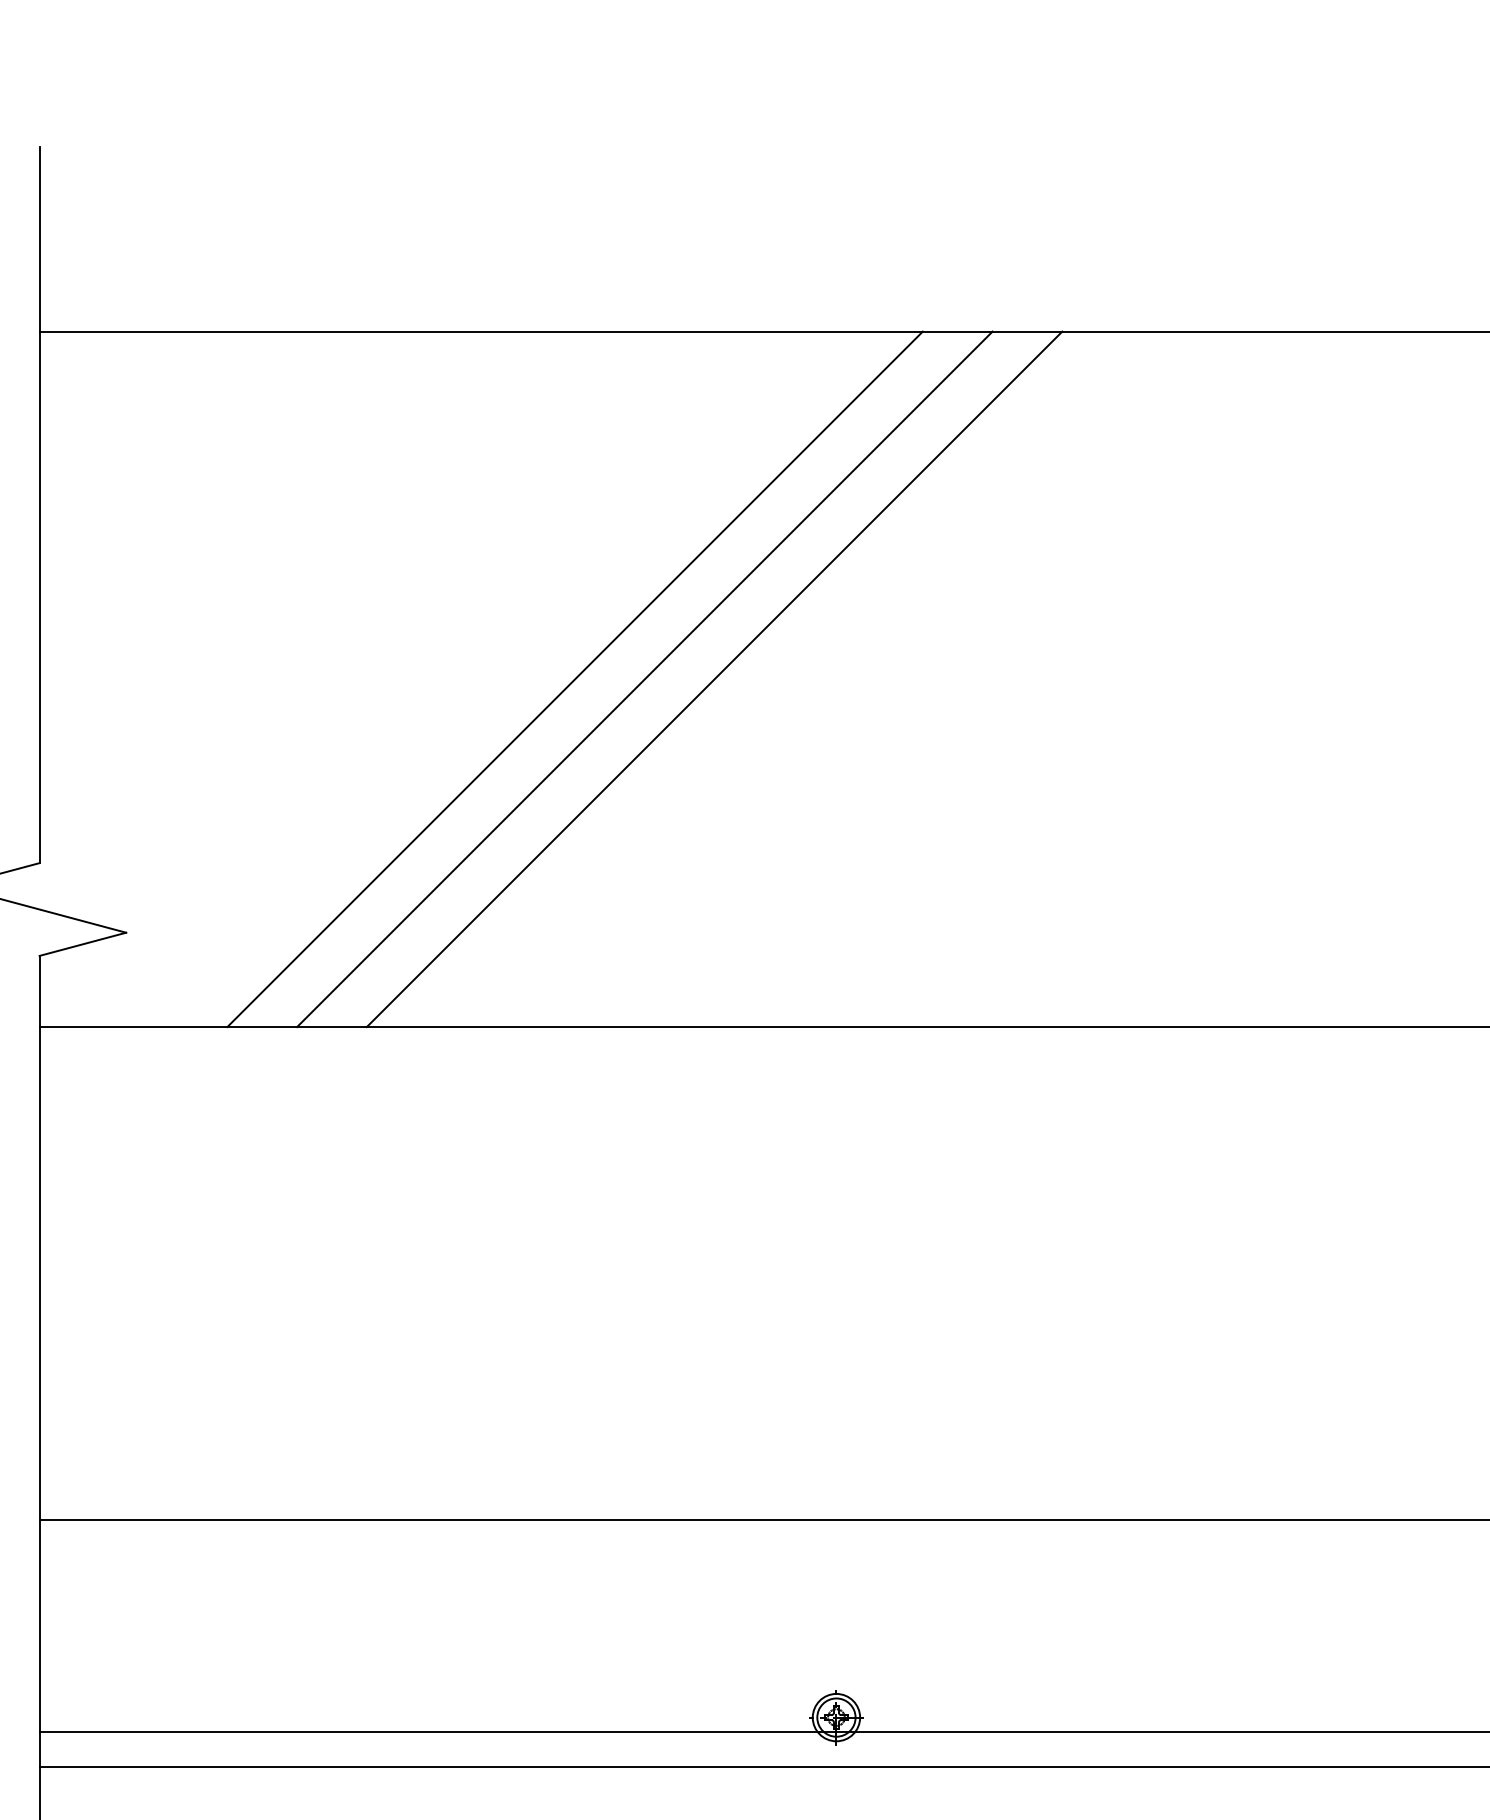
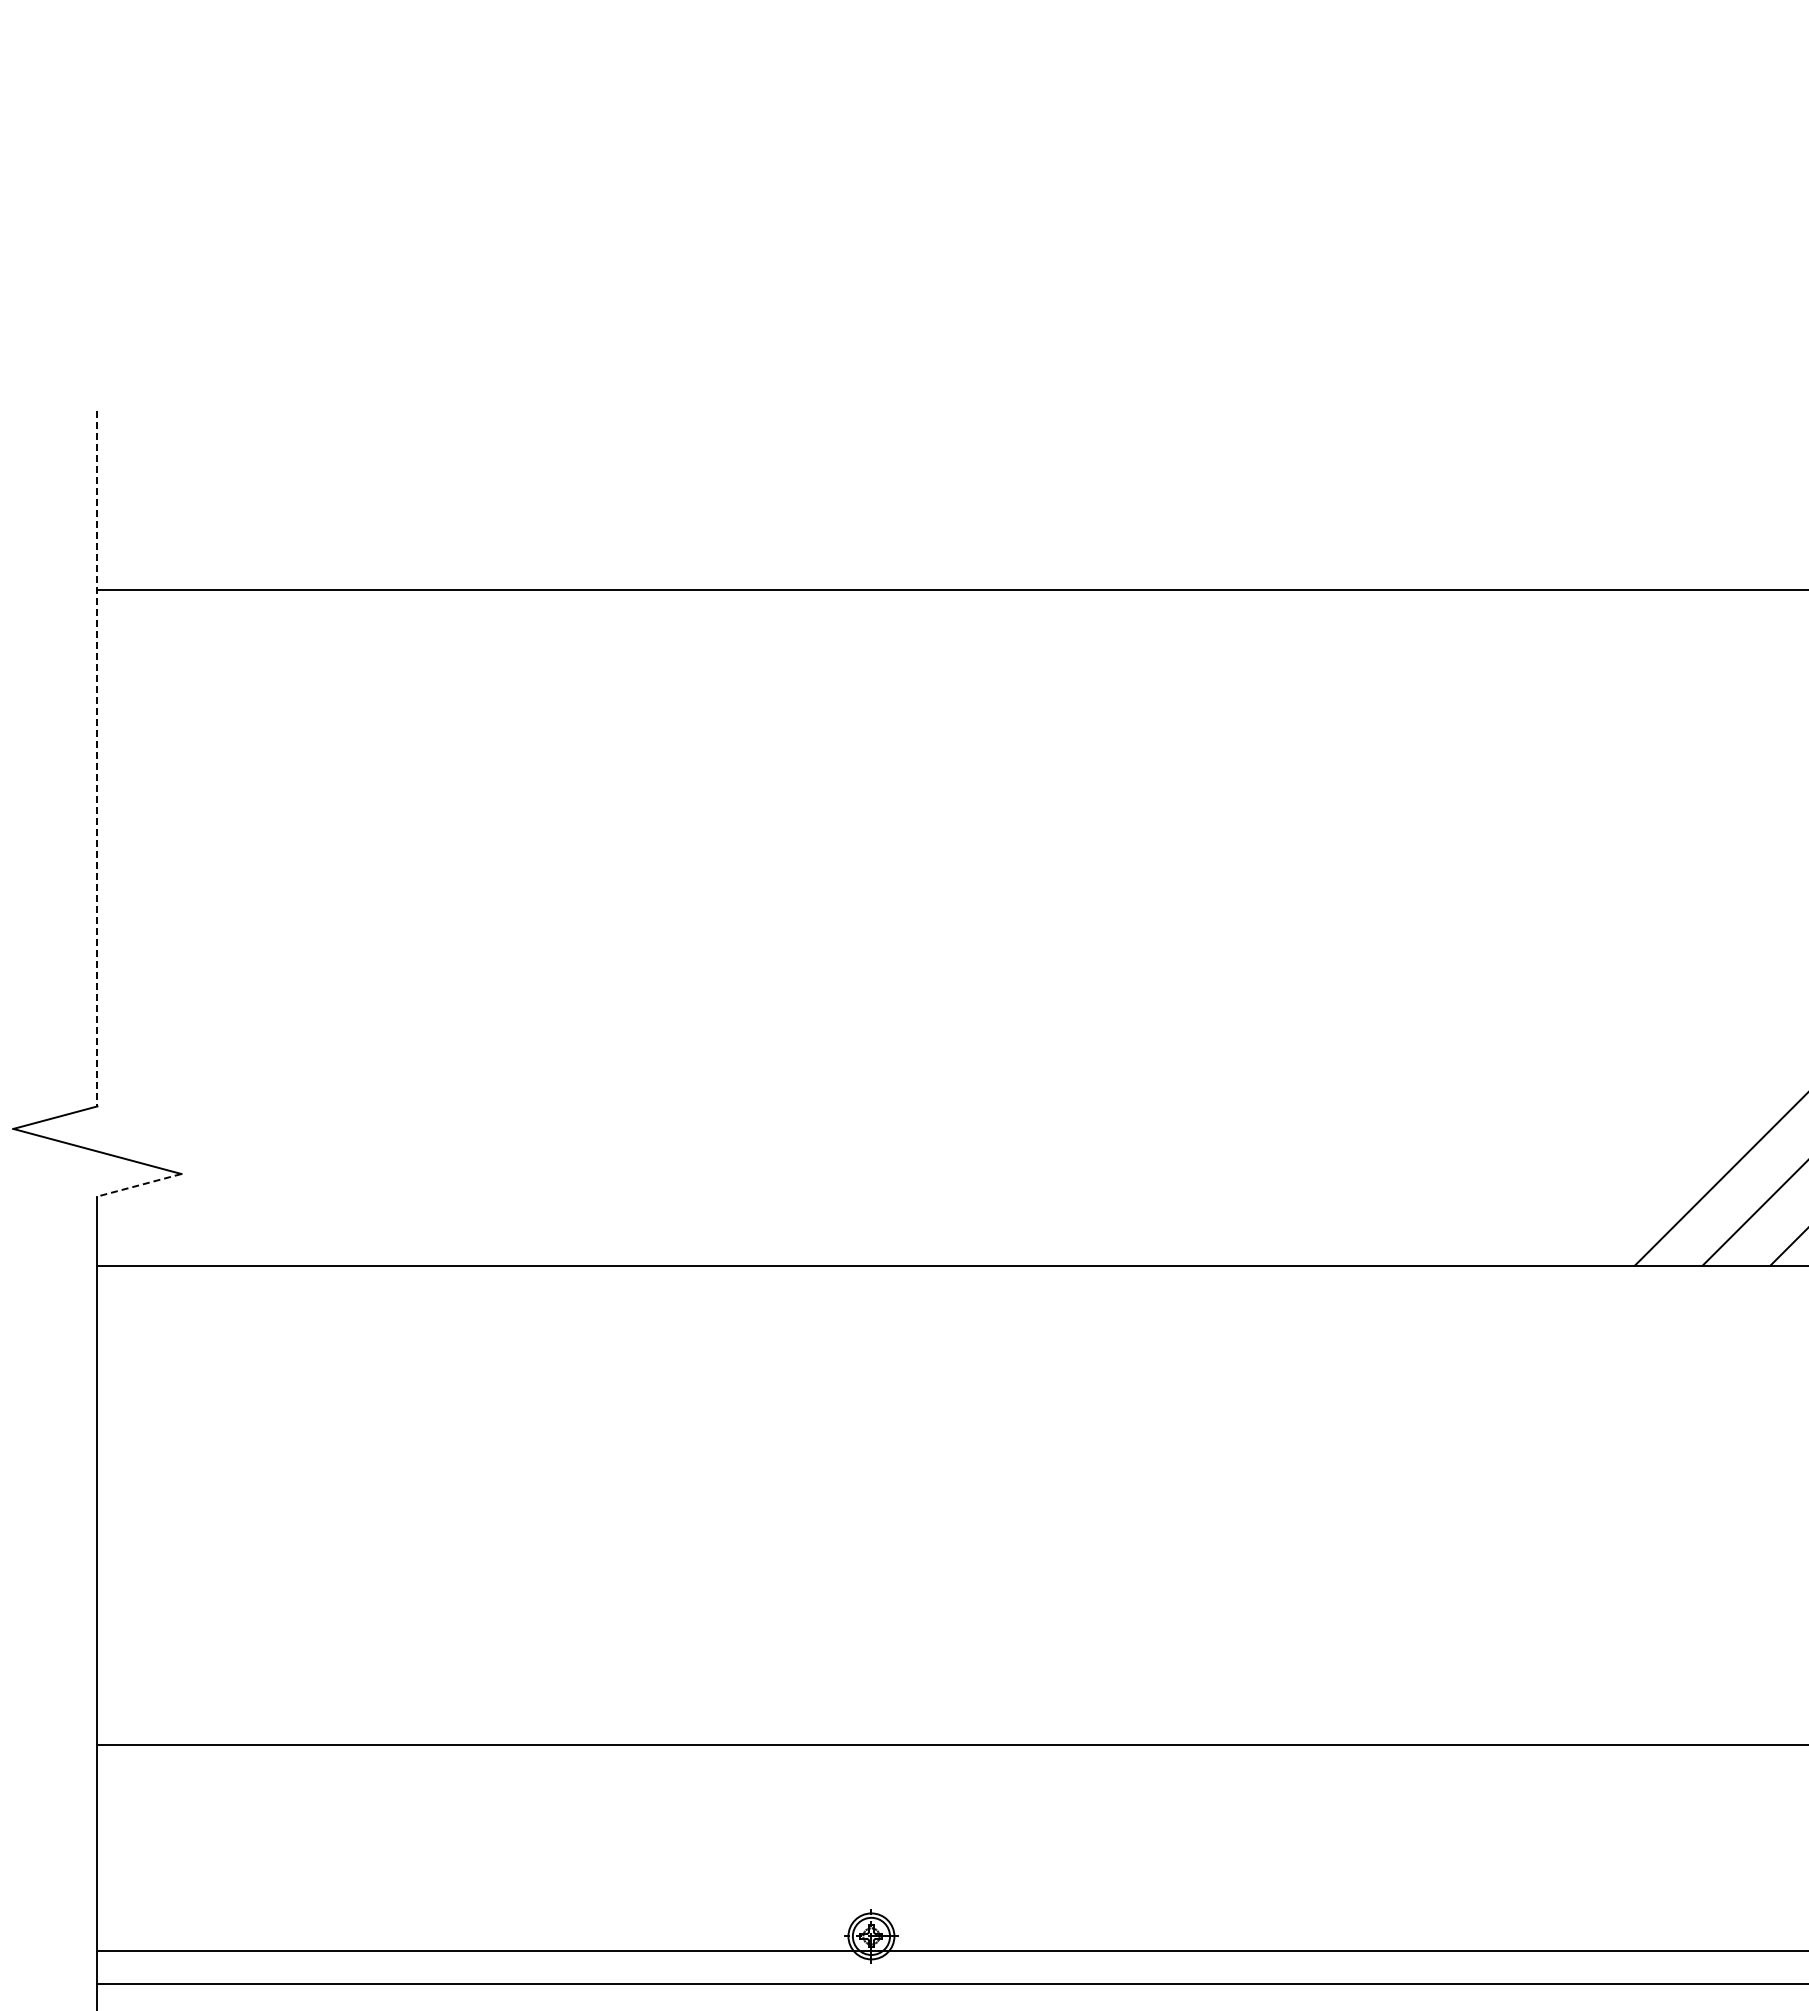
line: (39, 504) -> (97, 758), solid -> dashed
line: (575, 678) -> (617, 927), removed
line: (645, 678) -> (685, 927), removed
line: (713, 678) -> (752, 927), removed
line: (82, 944) -> (139, 1185), solid -> dashed

